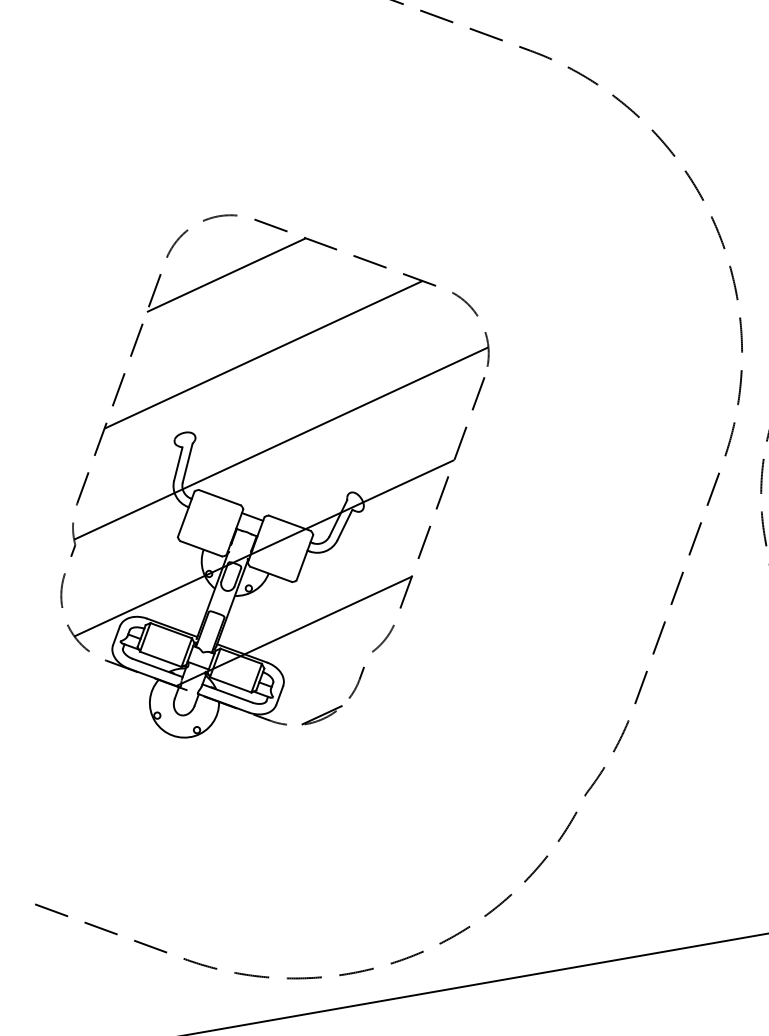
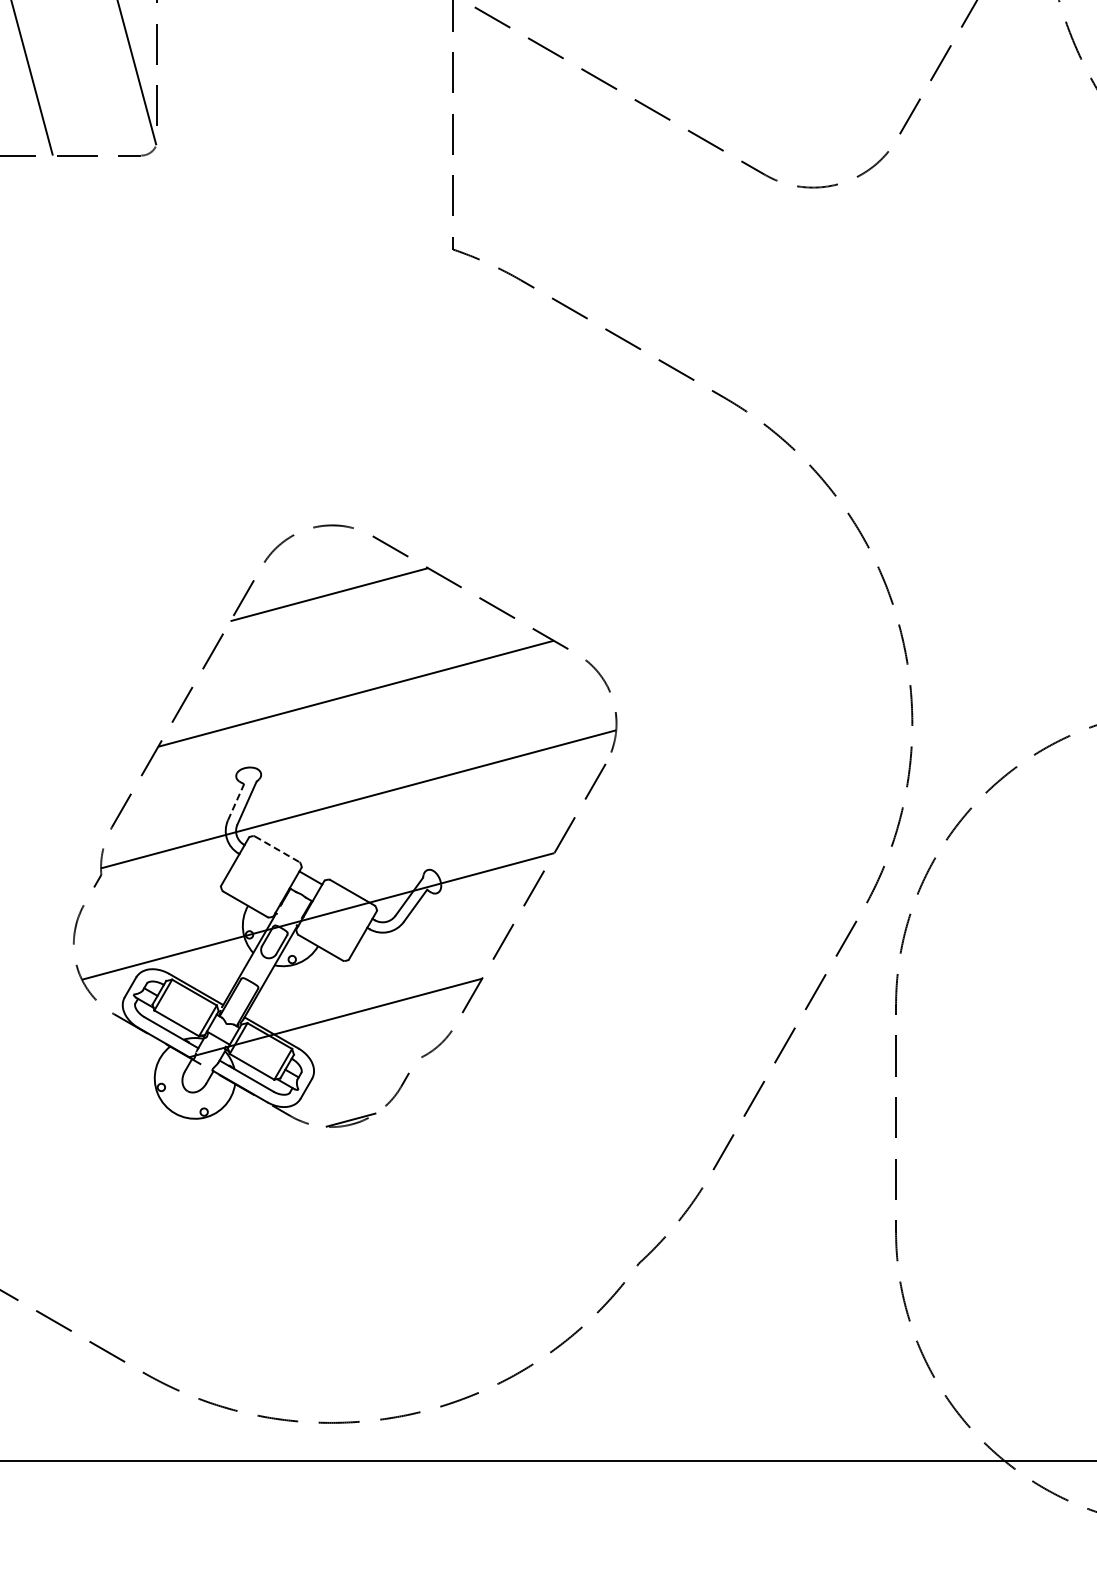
line: (178, 464) -> (236, 802), solid -> dashed
line: (220, 497) -> (277, 849), solid -> dashed

